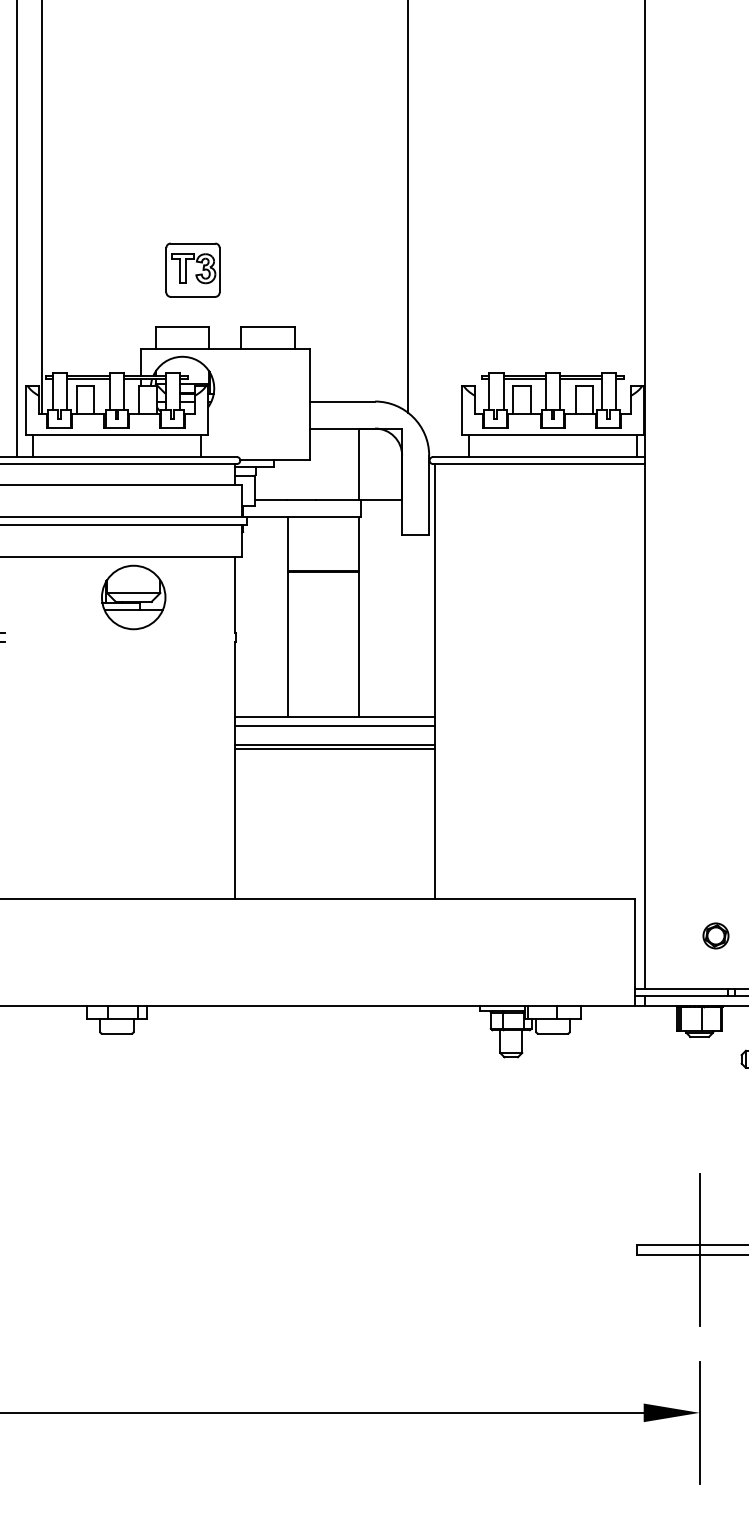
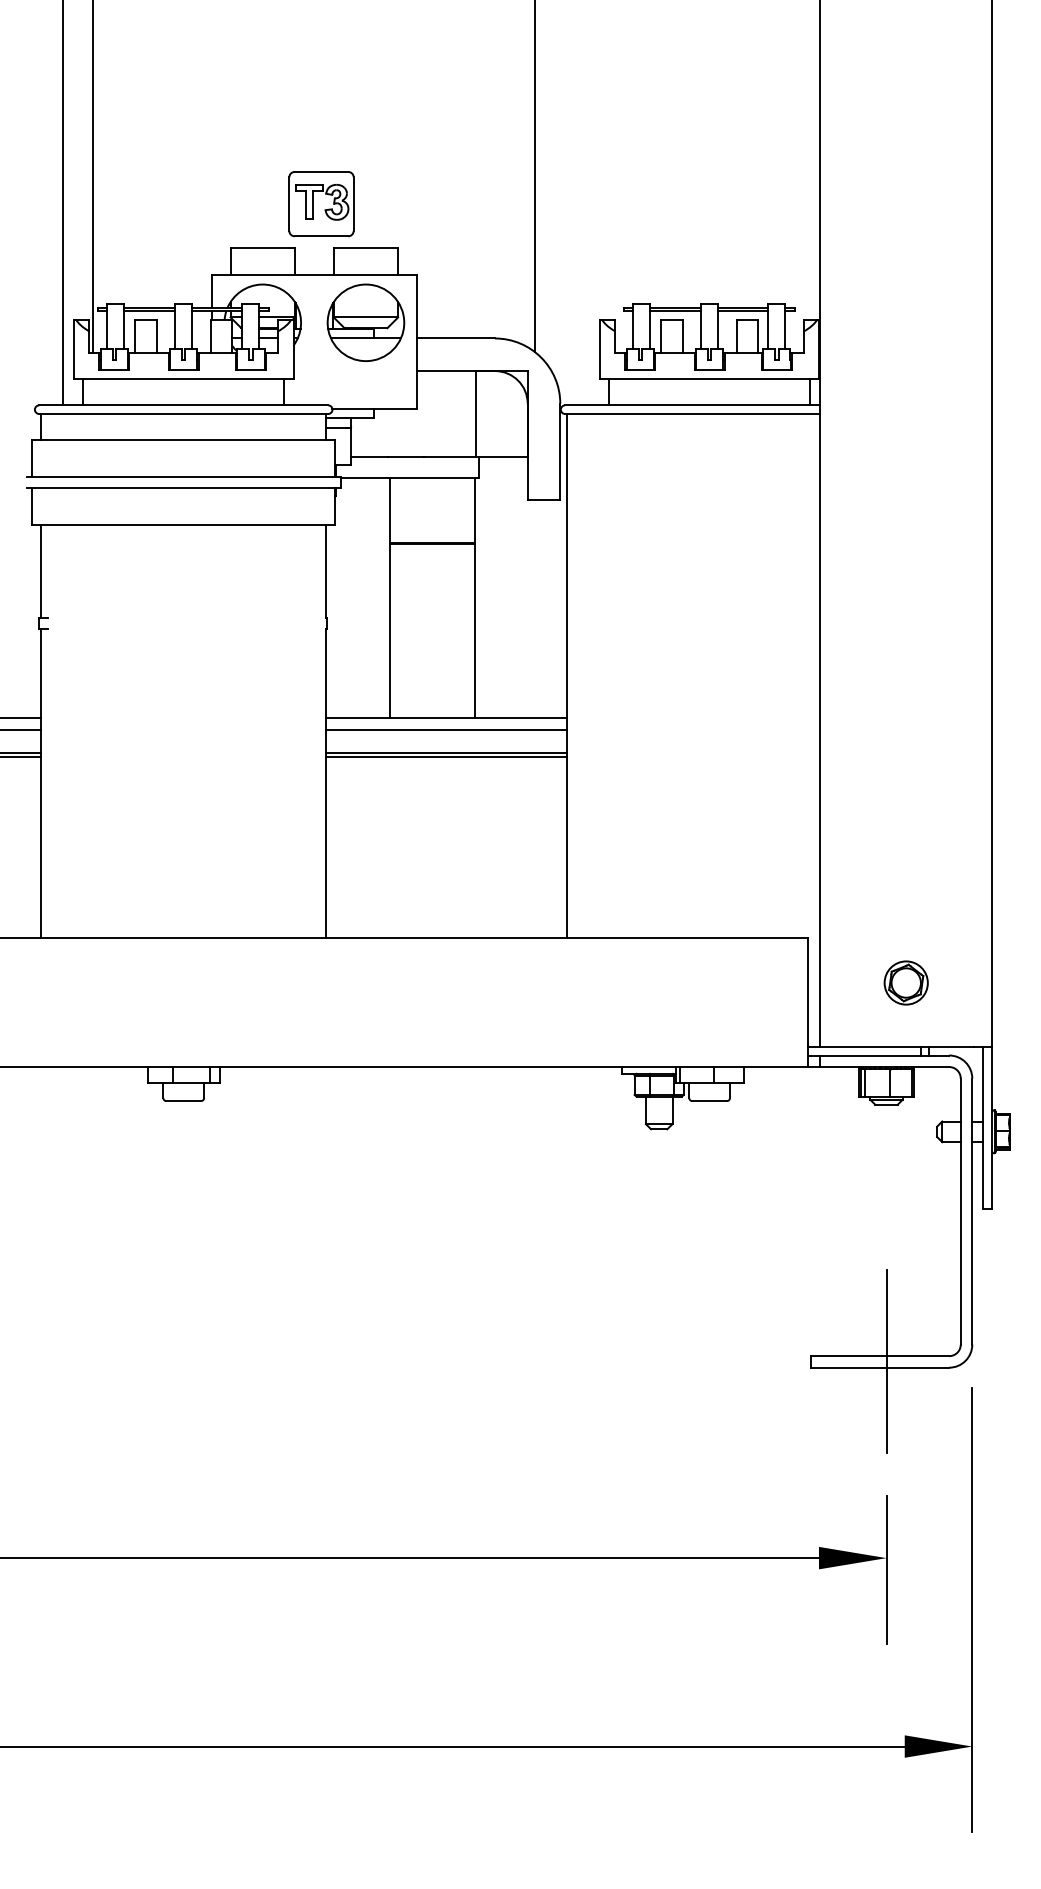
part: (193, 270) -> (321, 204), moved
part: (133, 597) -> (365, 322), moved
part: (715, 935) -> (905, 982), size x1.43

